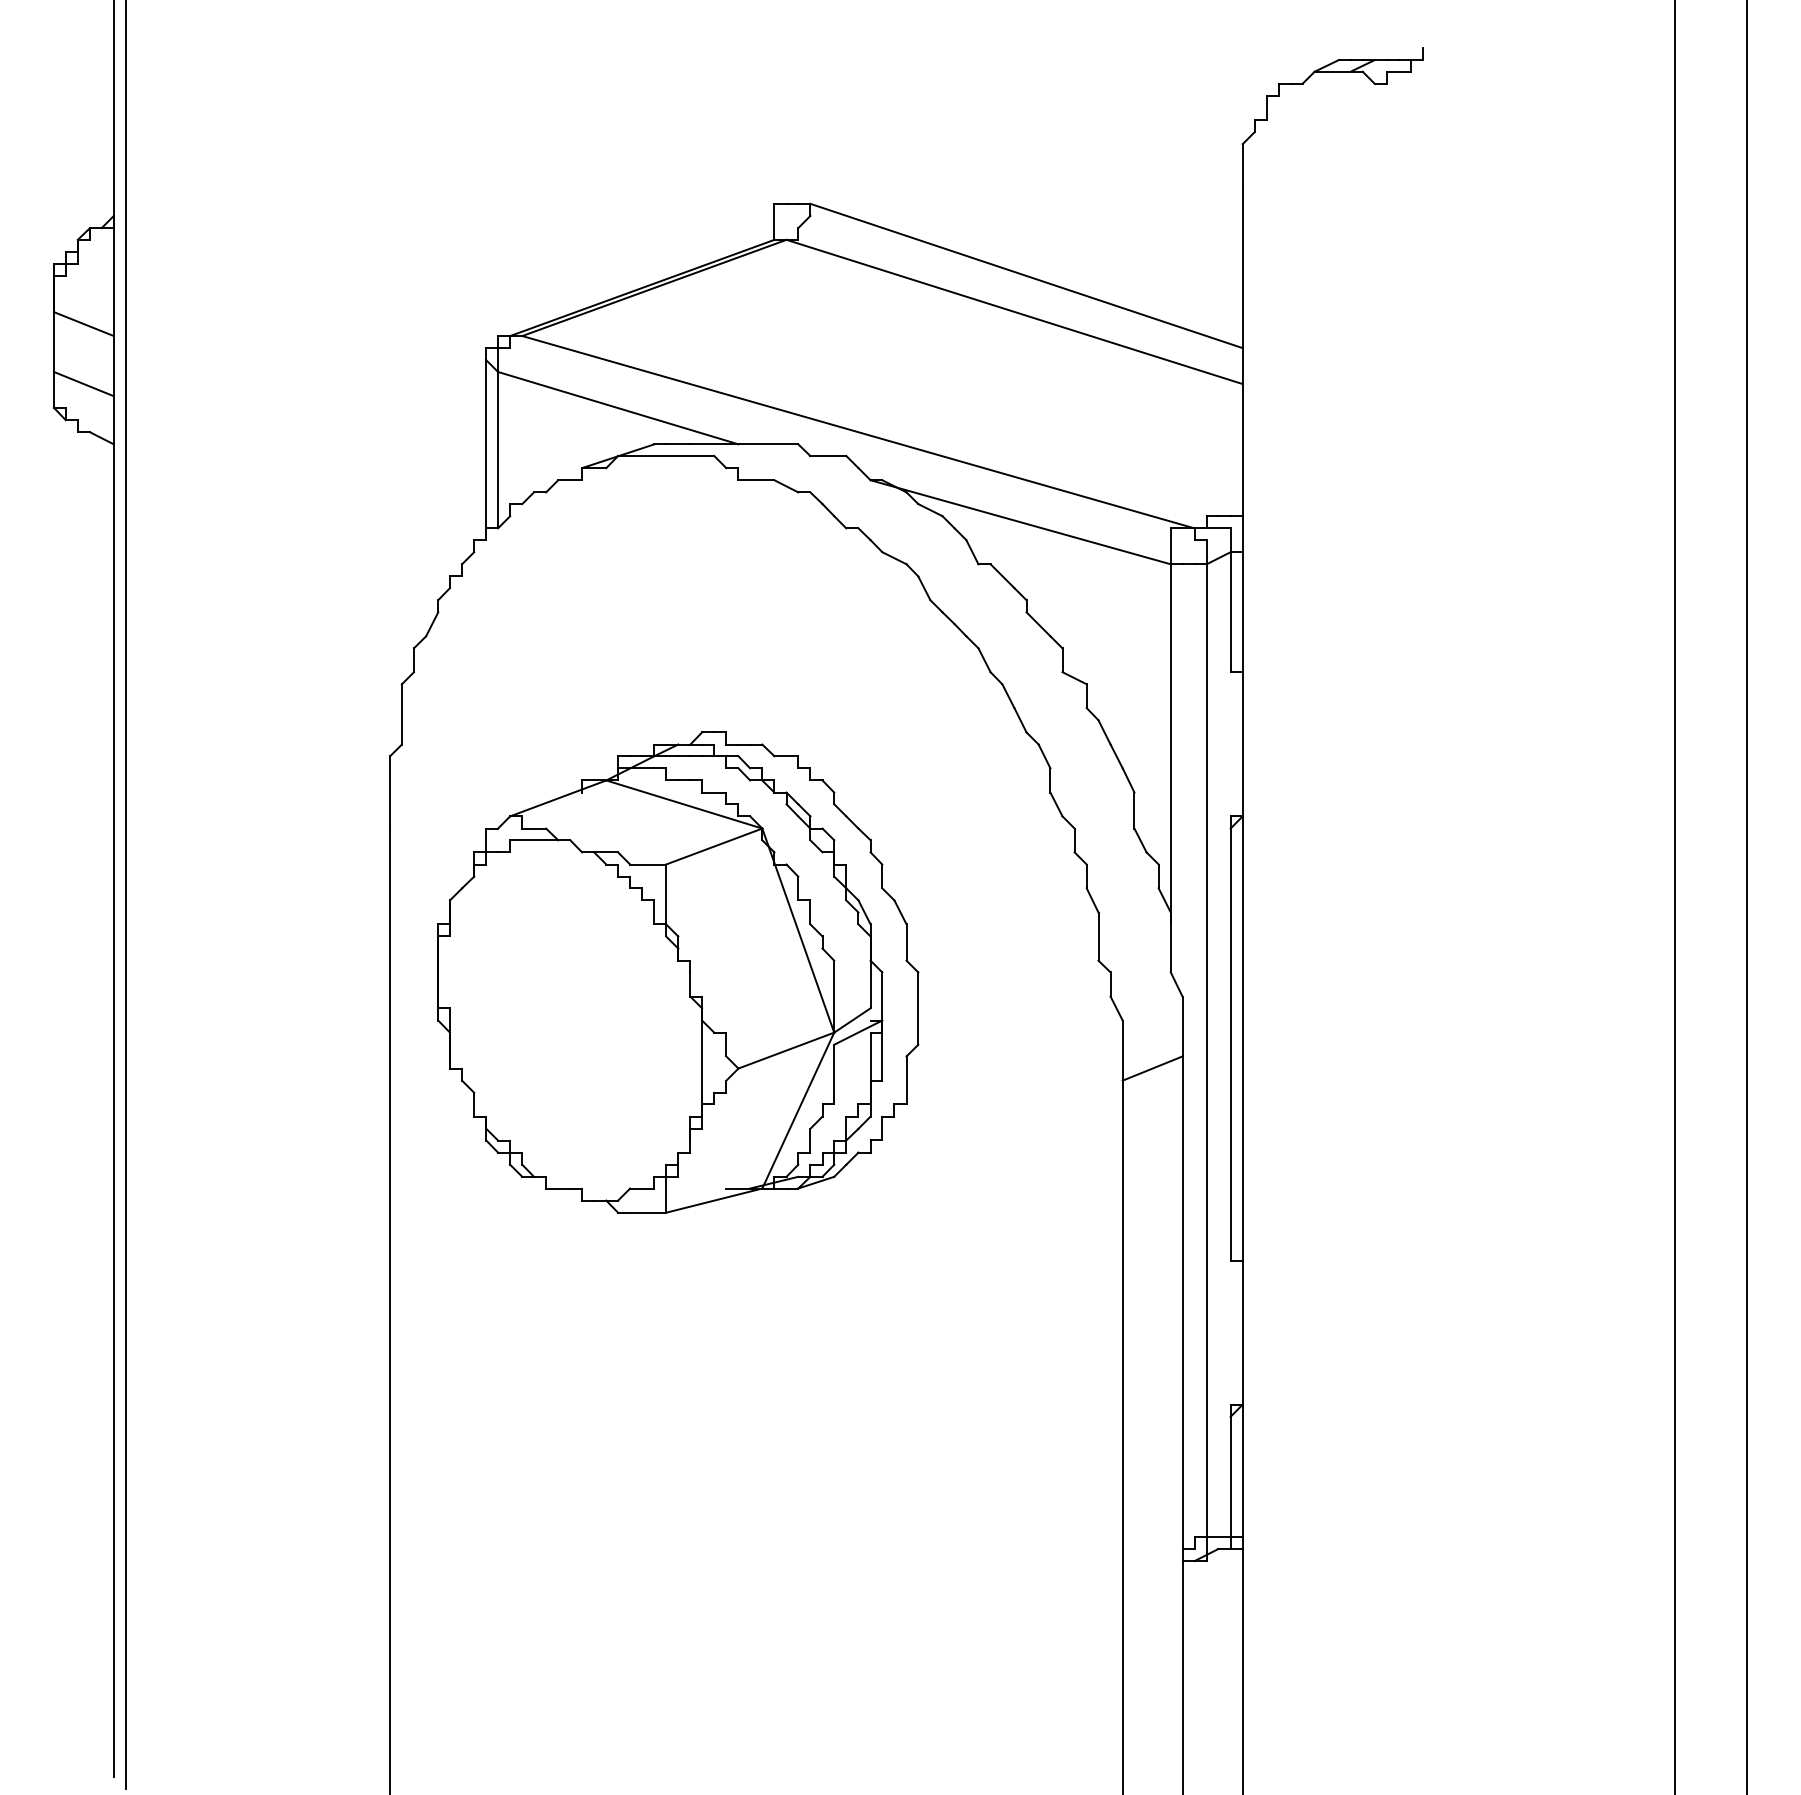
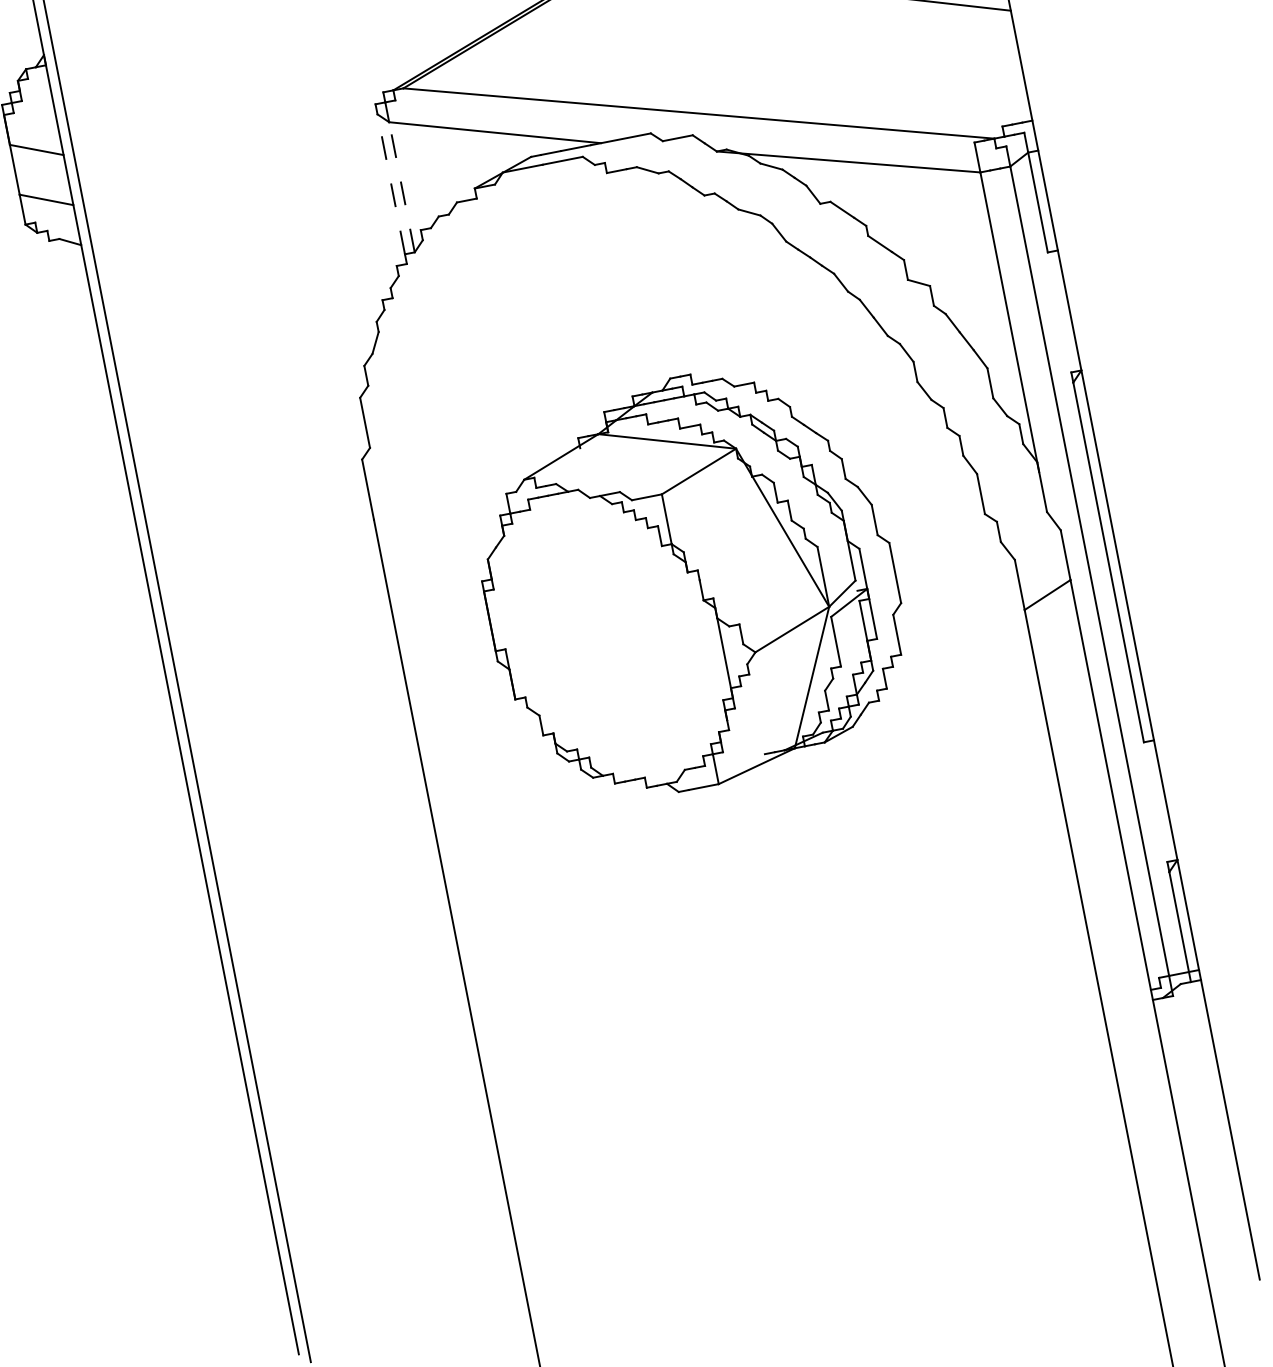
line: (486, 443) -> (391, 183), solid -> dashed
line: (498, 449) -> (402, 186), solid -> dashed
part: (678, 972) -> (689, 582), moved

